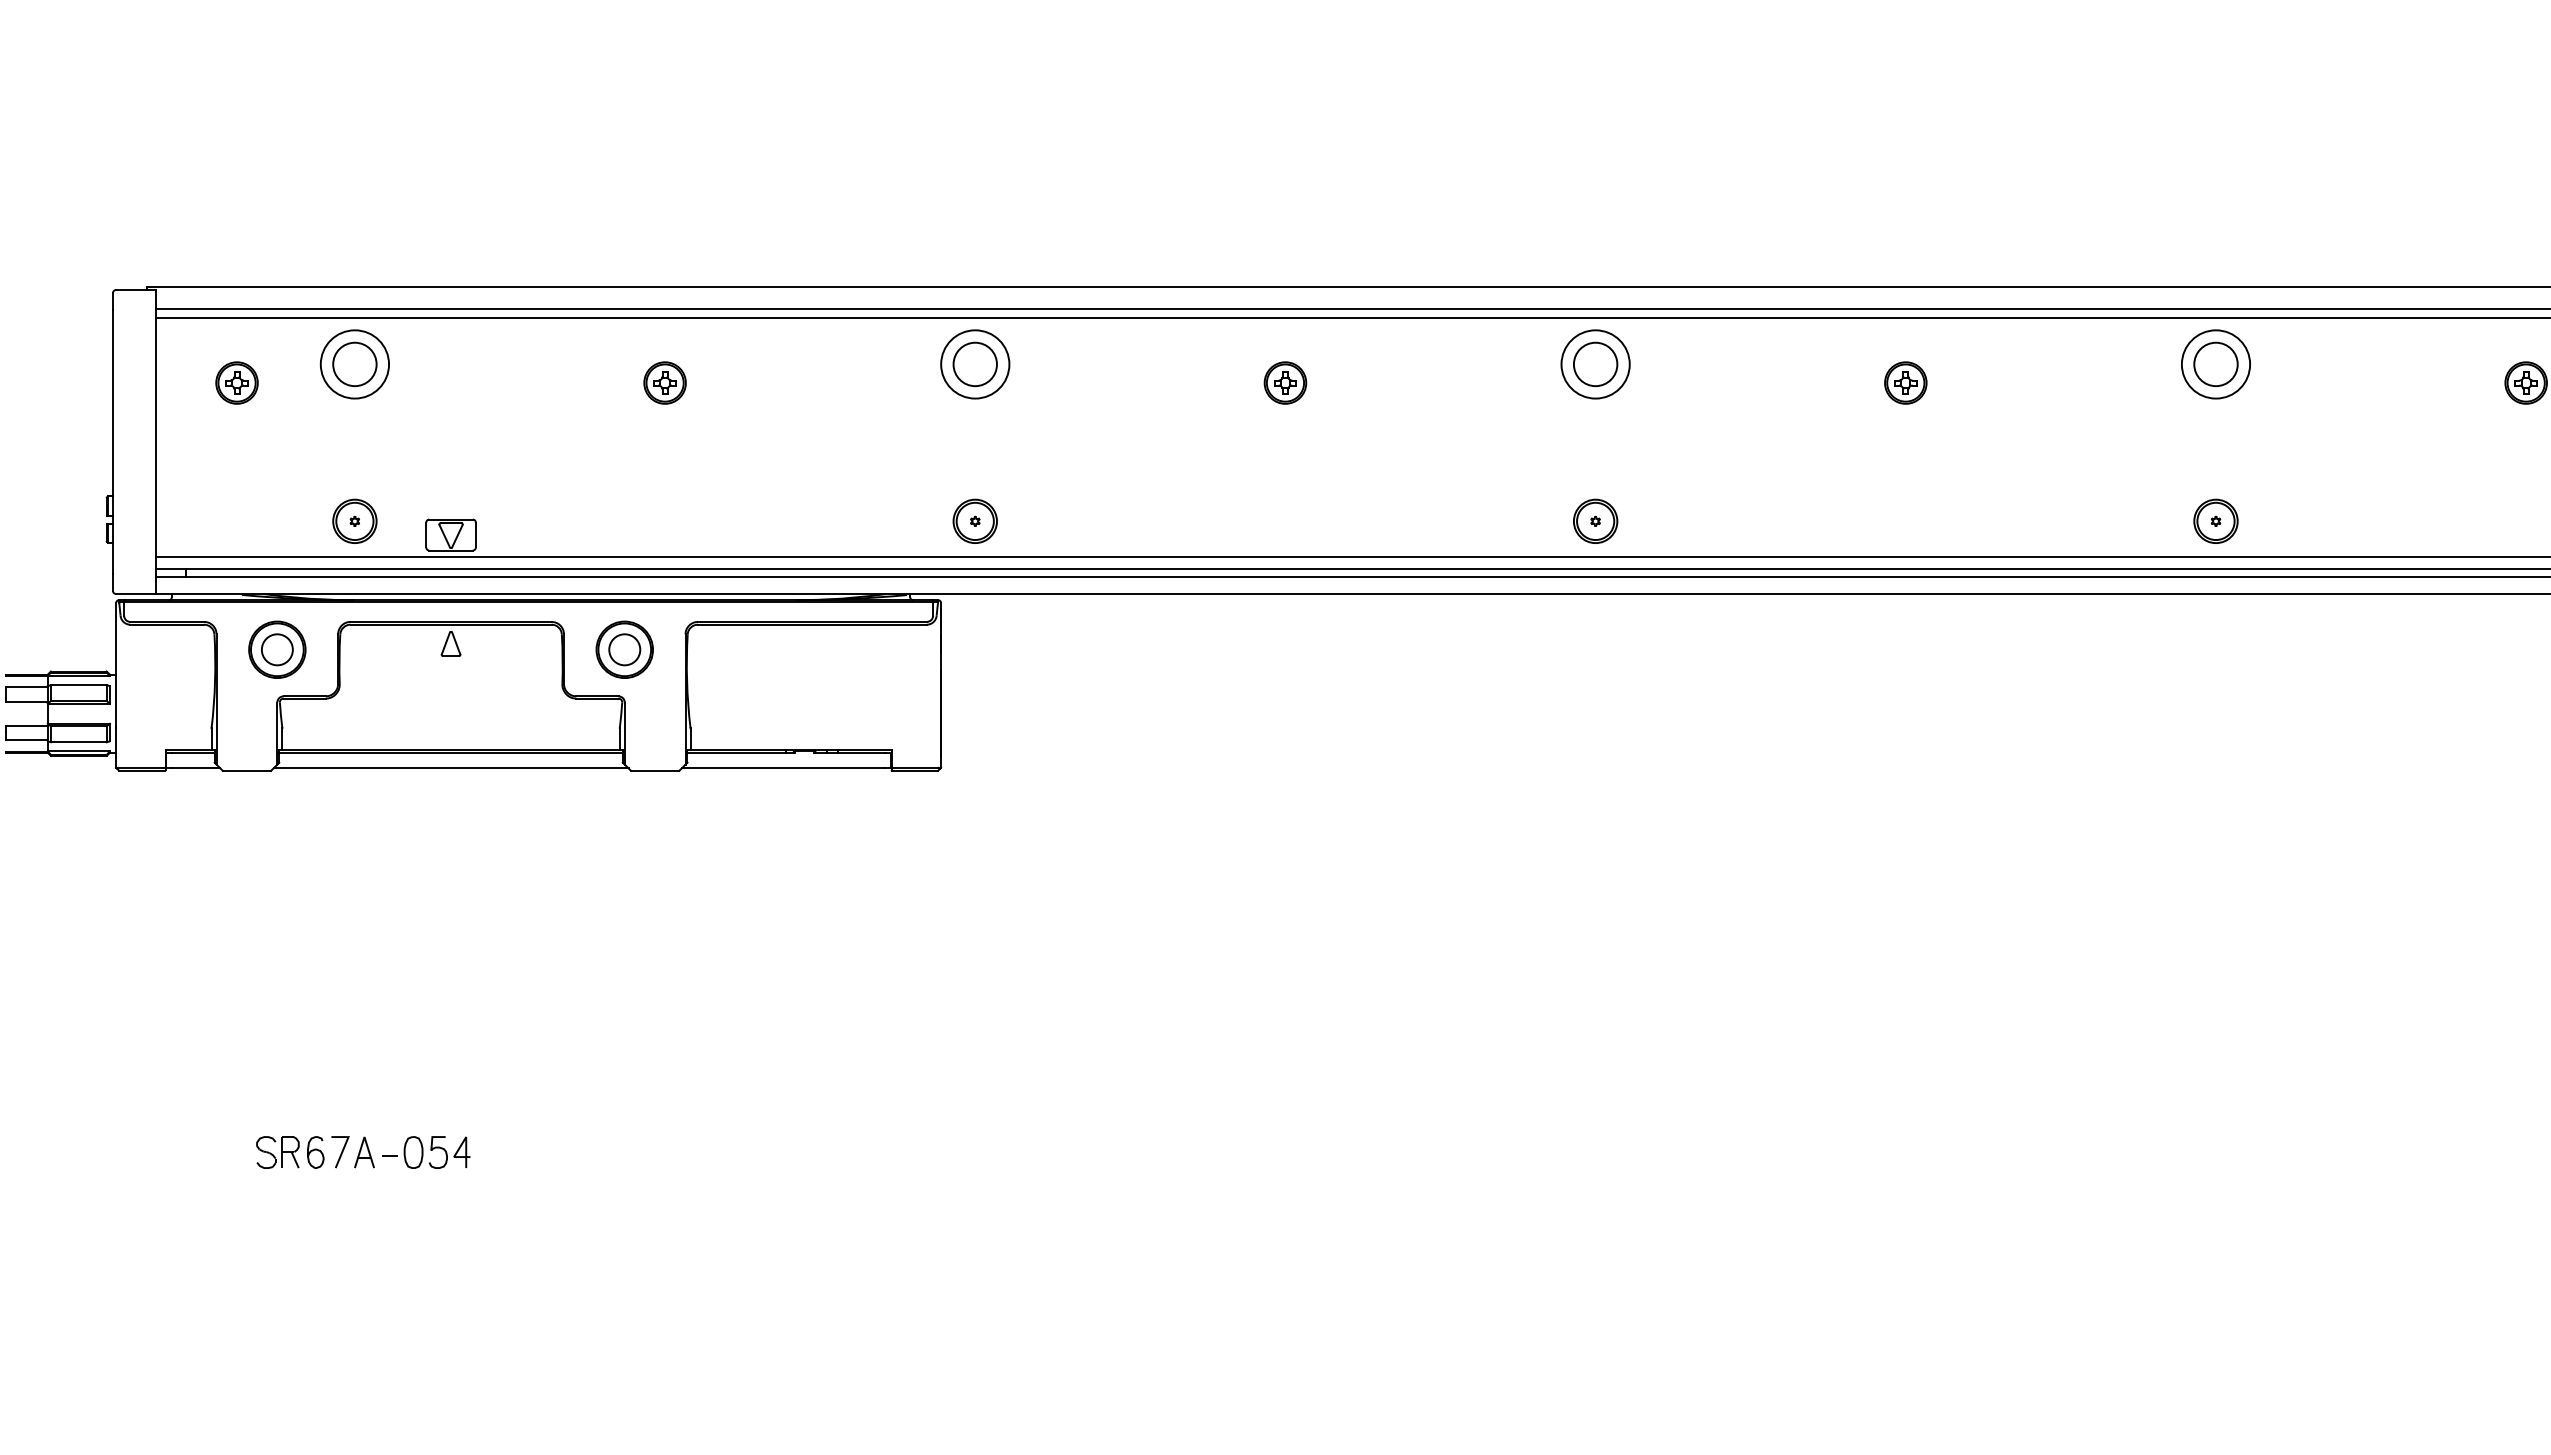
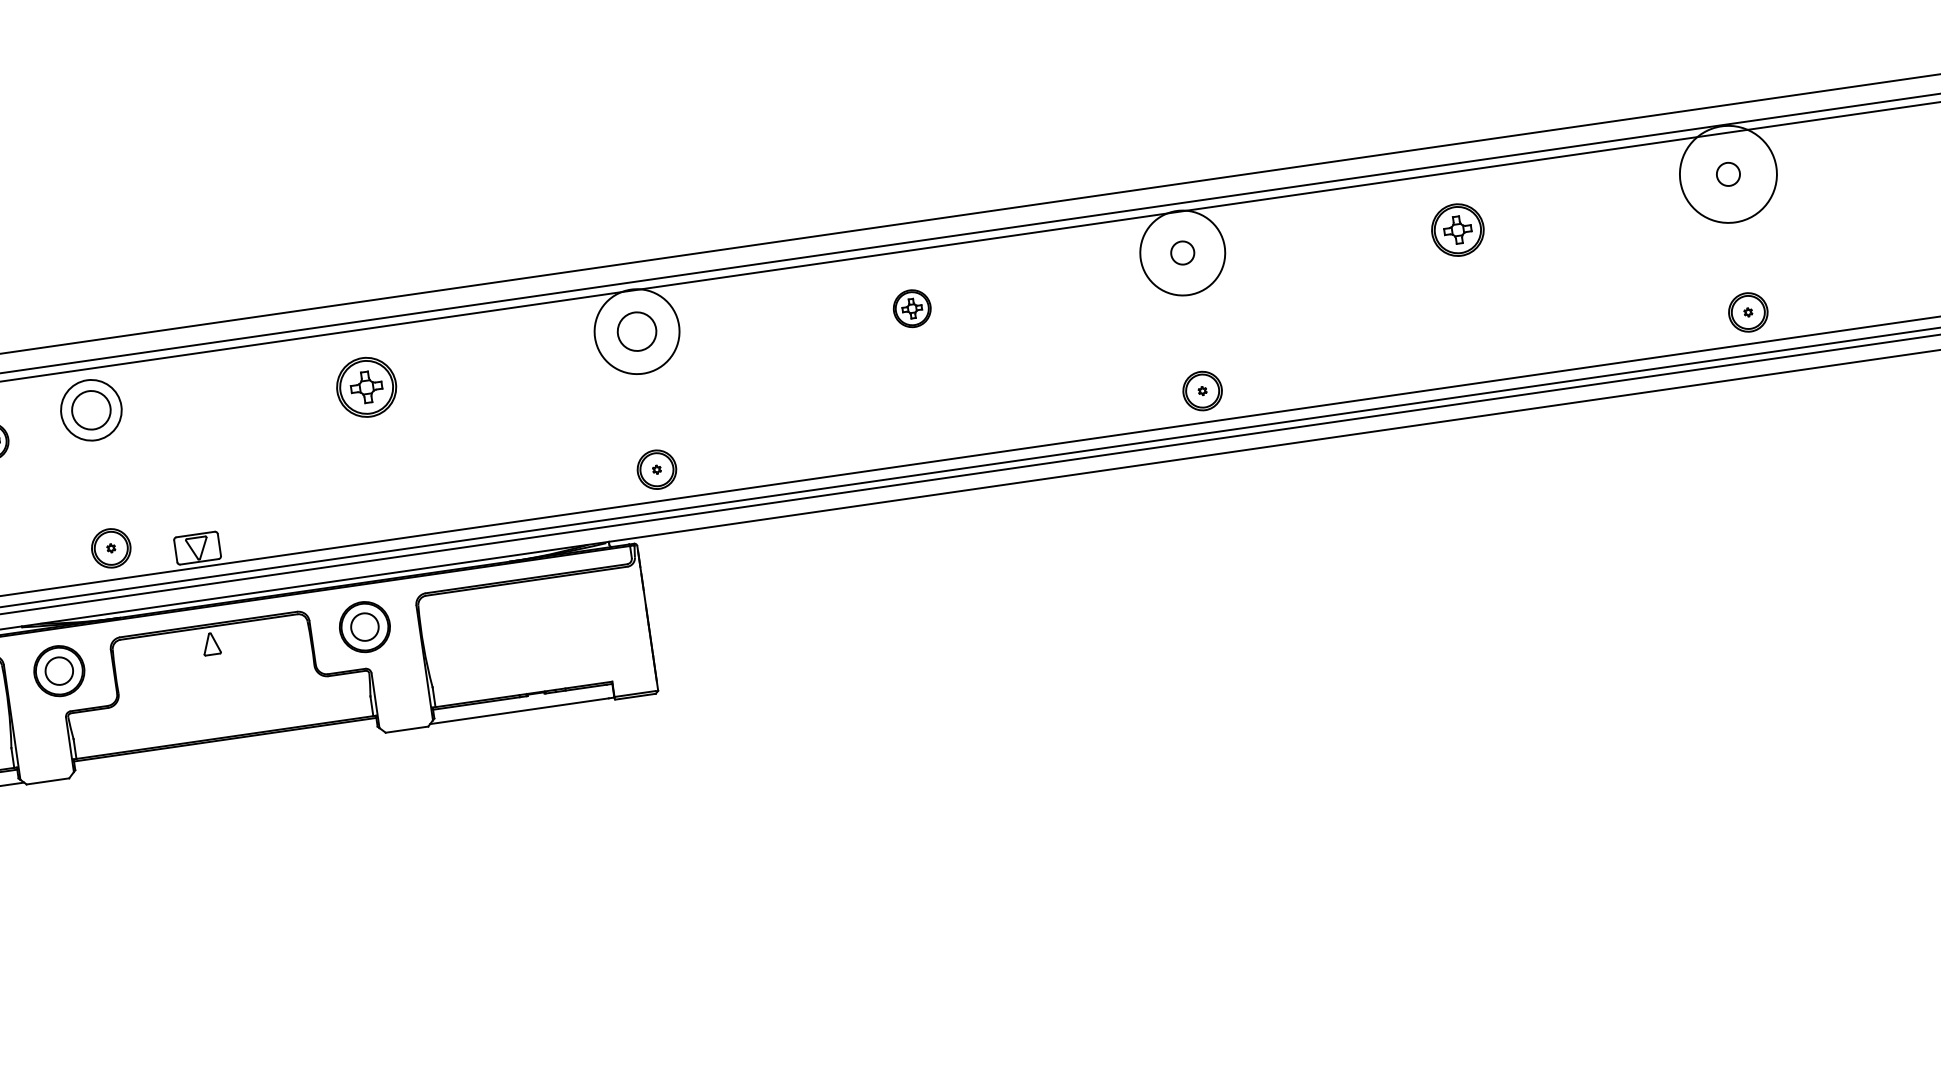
circle: (975, 364) -> (637, 331), size x1.4
circle: (1595, 364) -> (1182, 253), size x0.6
circle: (1595, 364) -> (1182, 253), size x1.4
circle: (2215, 364) -> (1727, 174), size x0.6
circle: (2215, 364) -> (1727, 174), size x1.6
part: (664, 382) -> (365, 386), size x1.6
part: (1905, 382) -> (1457, 229), size x1.4
line: (450, 768) -> (226, 753), removed

